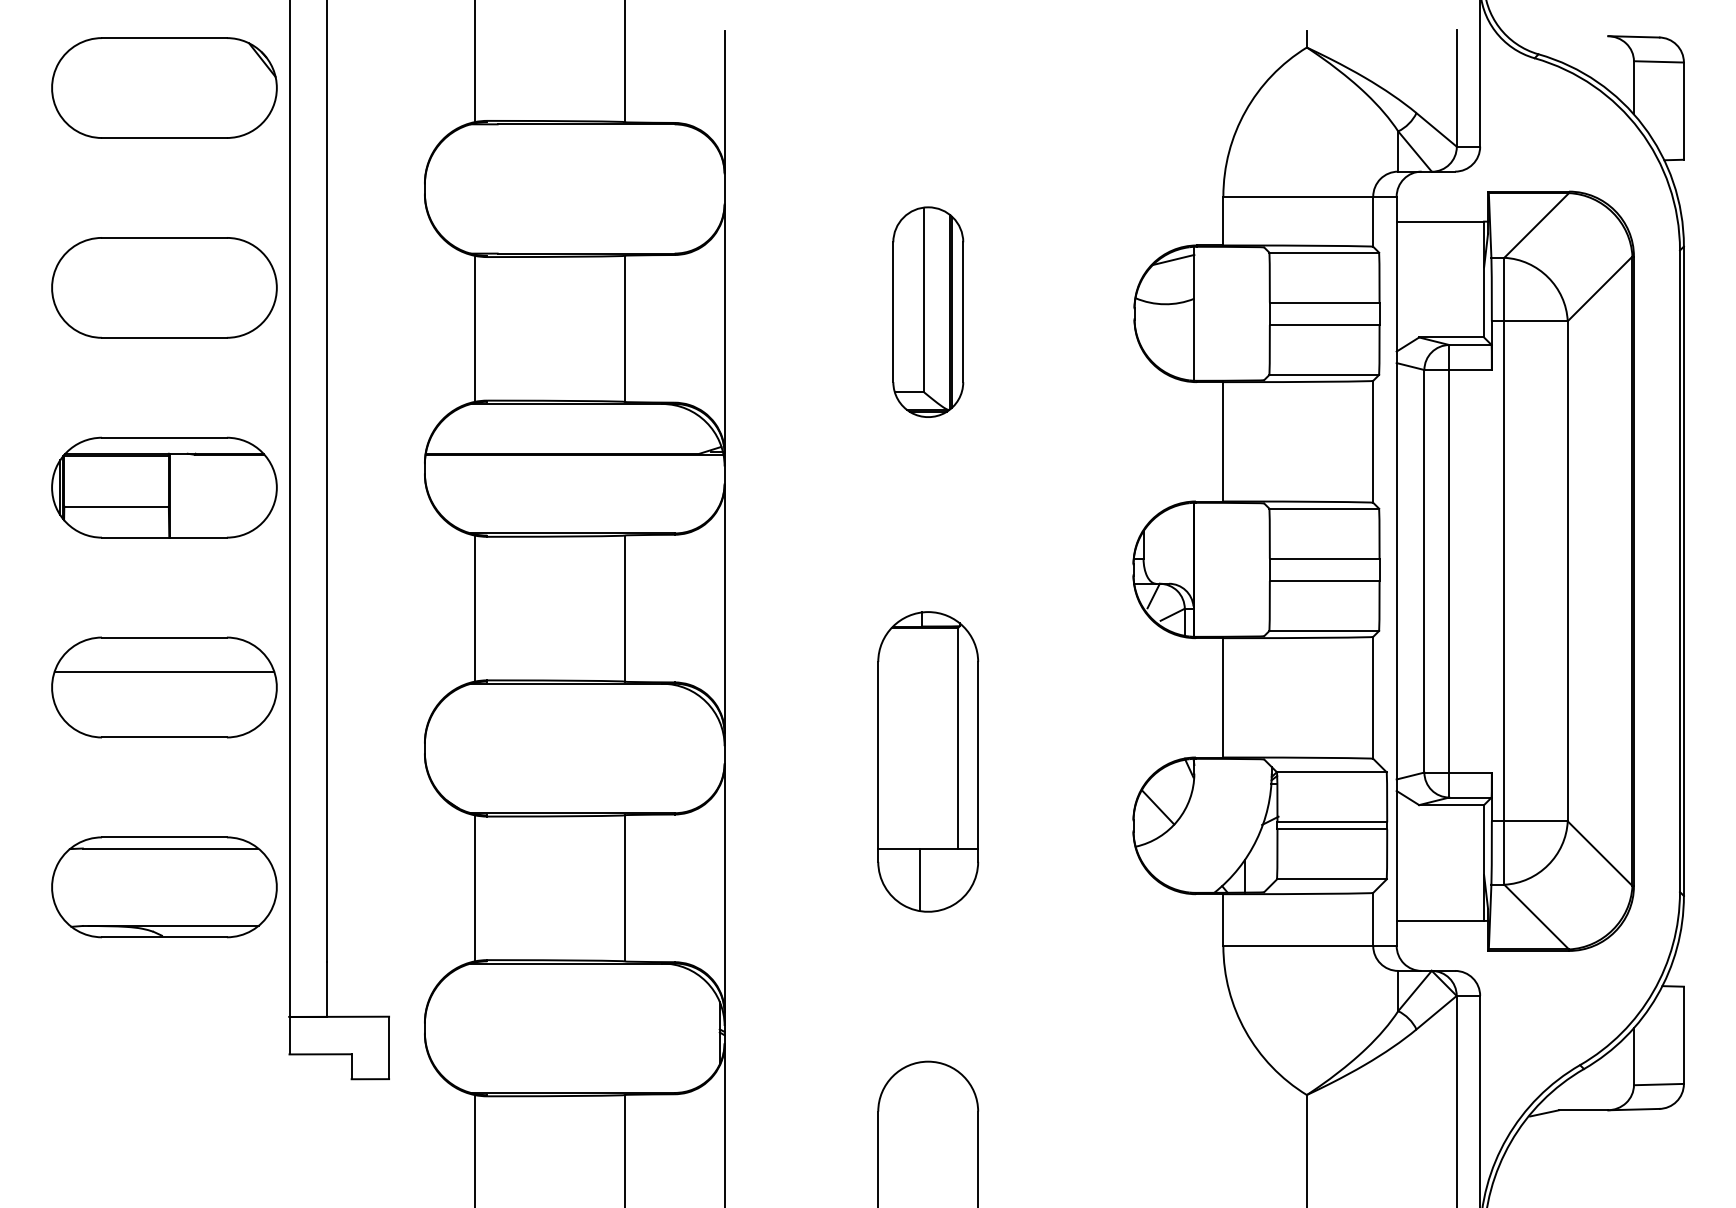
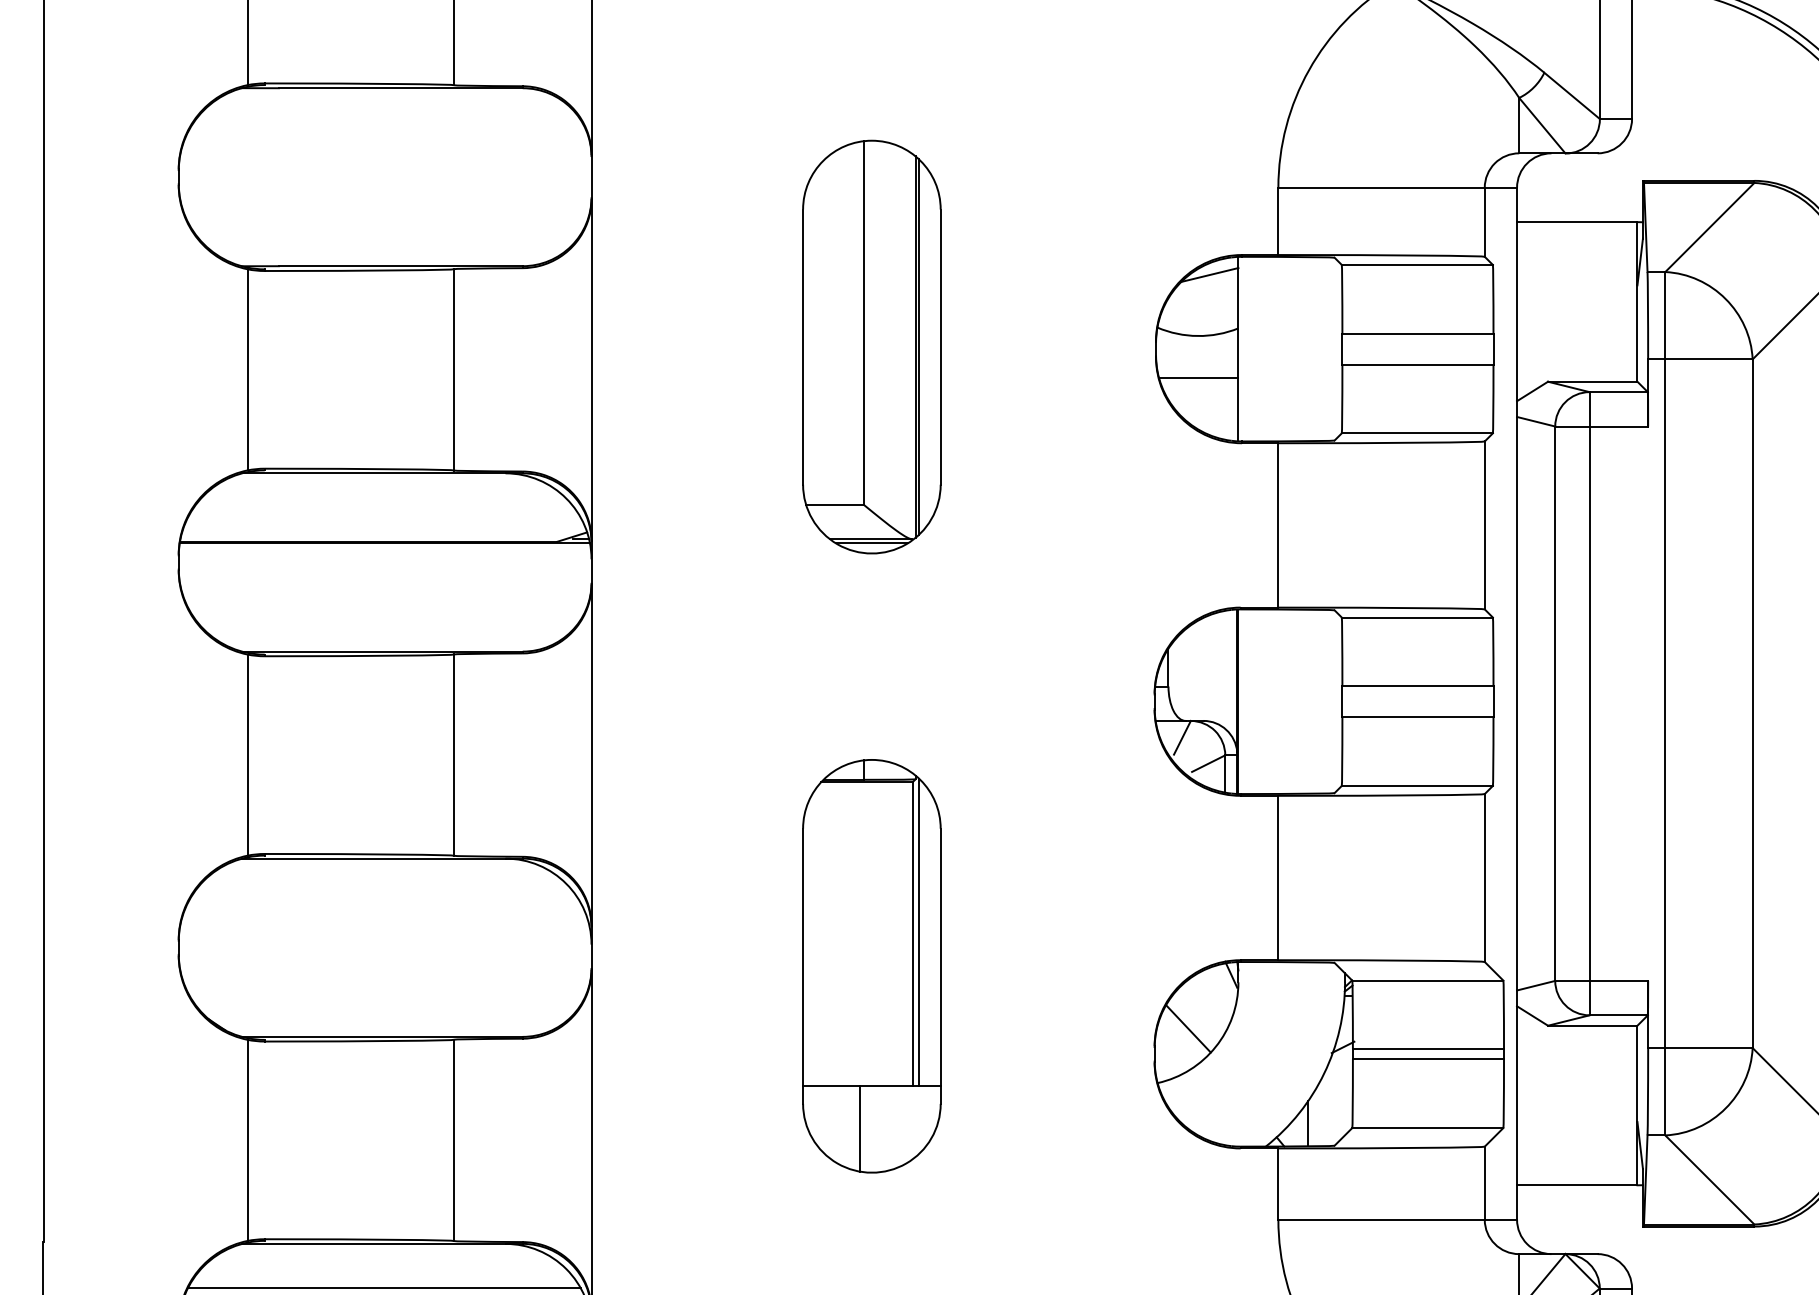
part: (928, 311) -> (872, 345), size x1.43
line: (1165, 334) -> (1198, 377), added
line: (962, 736) -> (919, 931), added
line: (573, 995) -> (383, 1287), added

